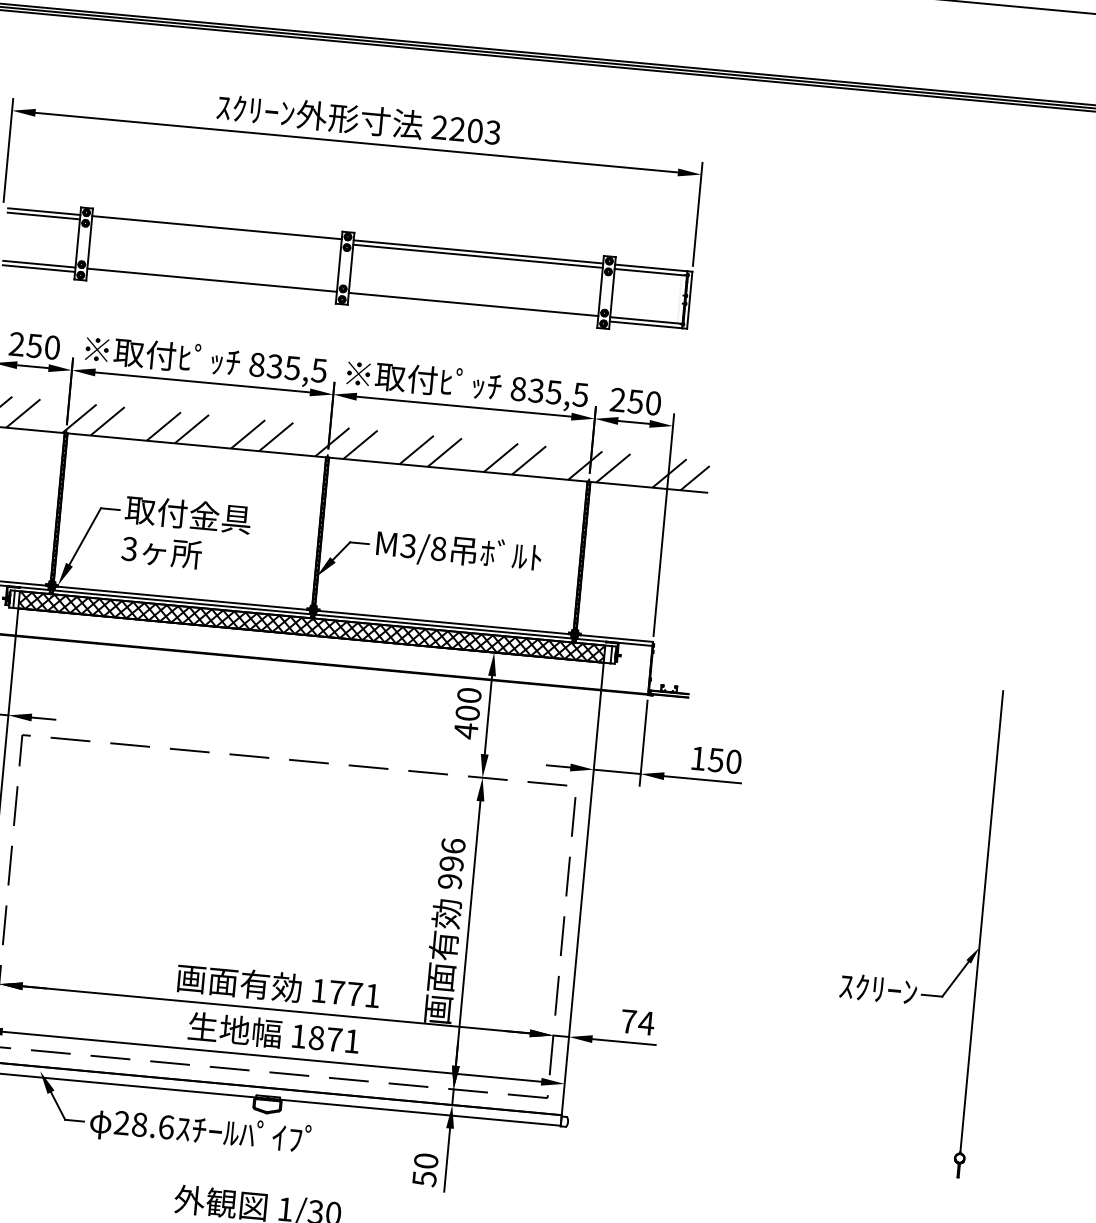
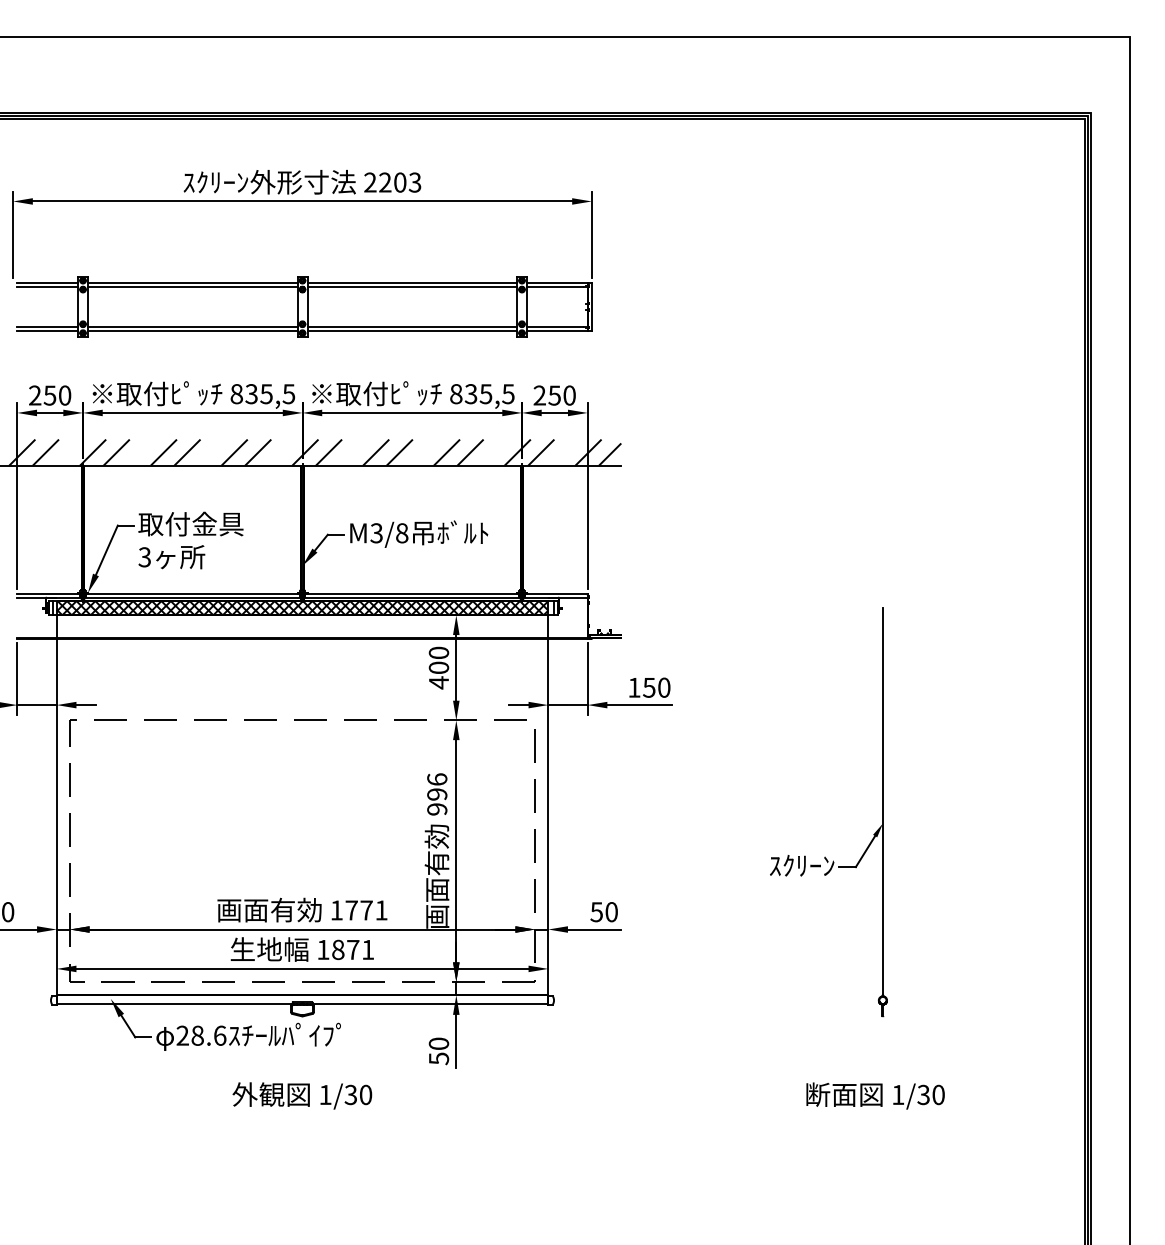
line: (216, 231) -> (192, 286), added
line: (211, 284) -> (192, 330), added
line: (473, 308) -> (412, 330), added
text: (637, 1022) -> (604, 912), 74 -> 50

